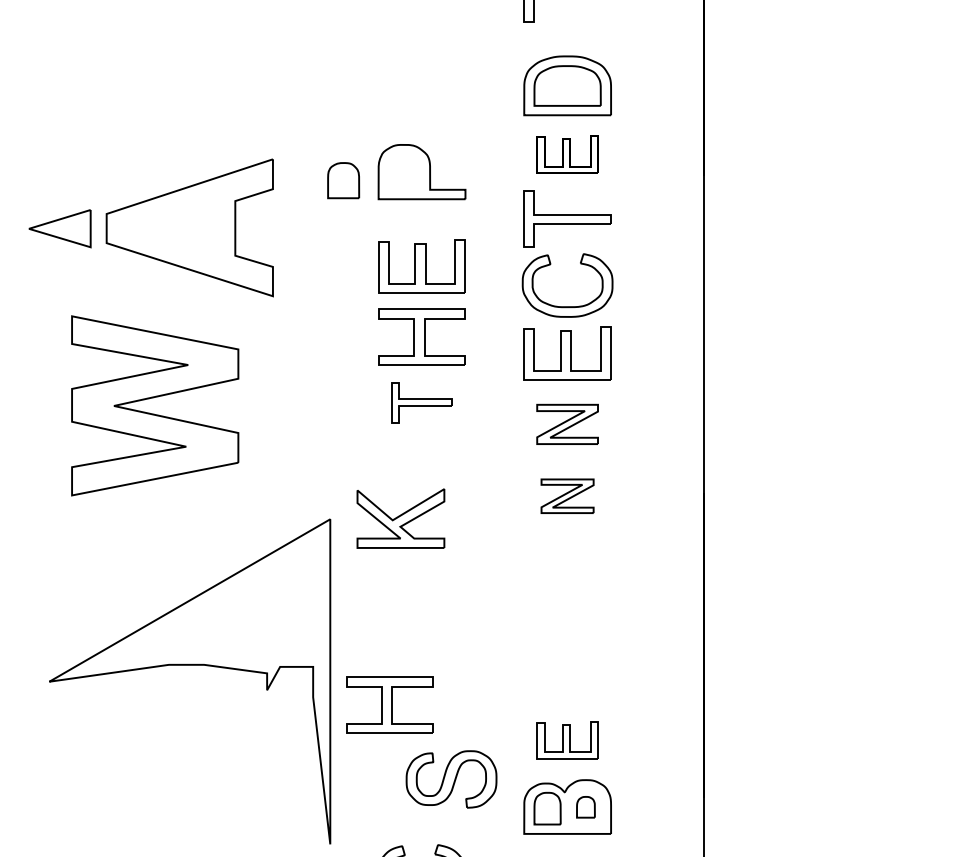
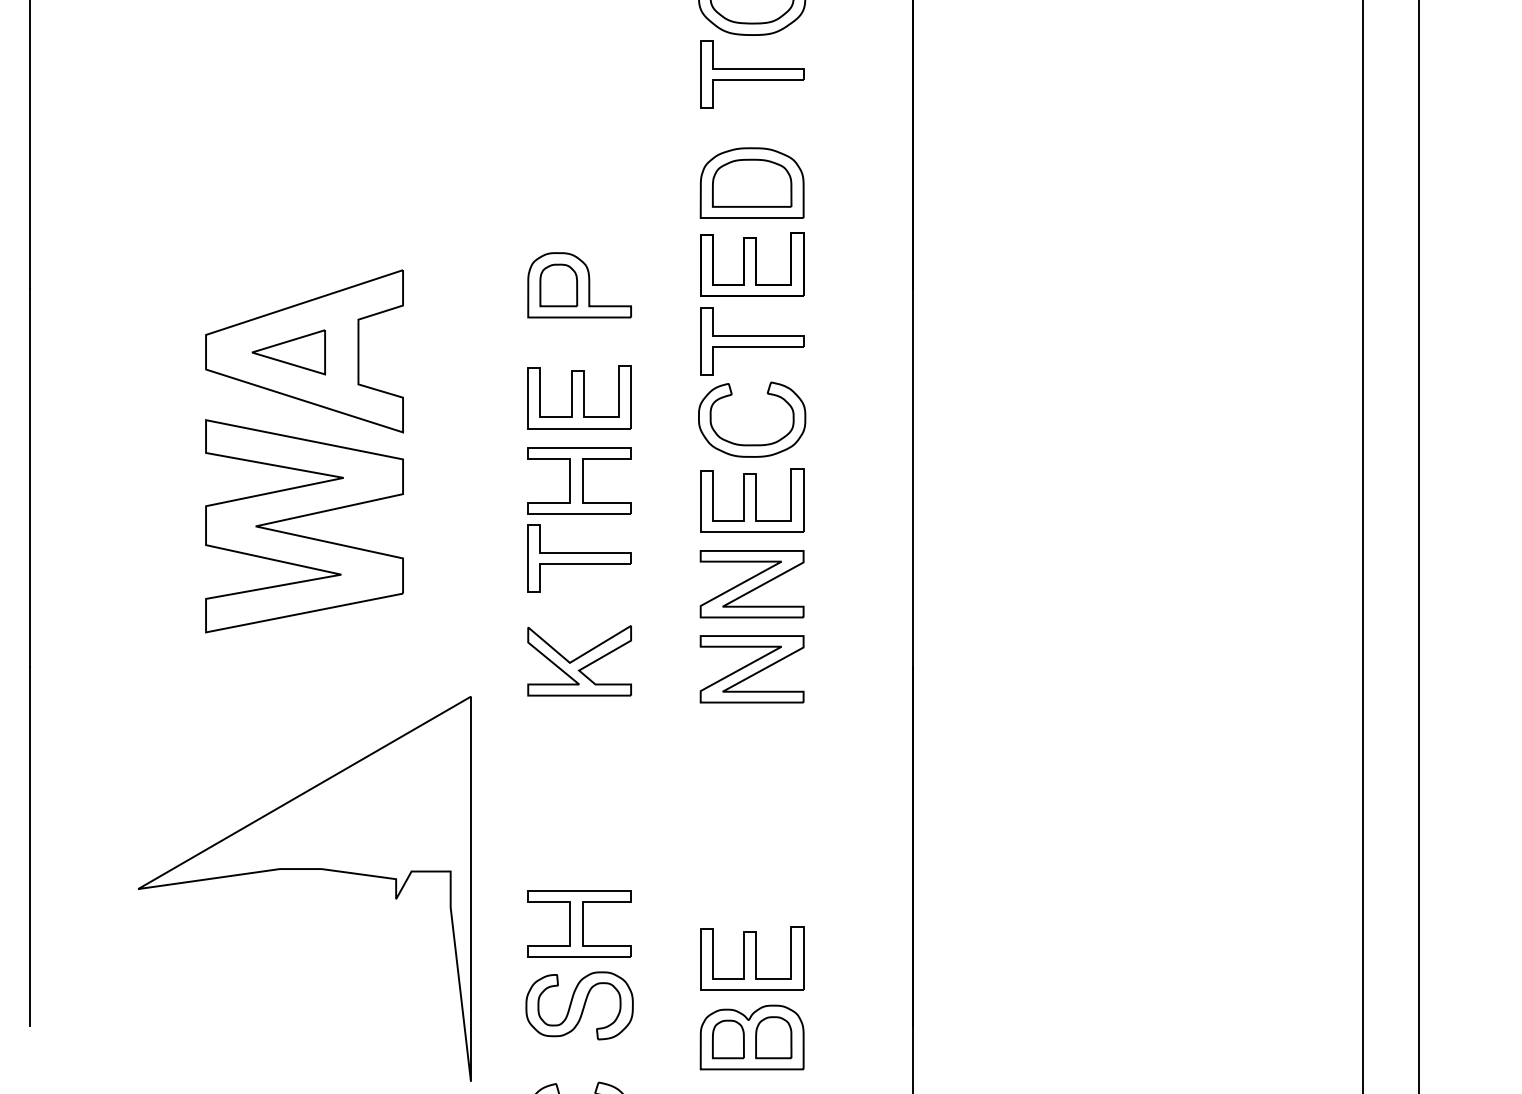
part: (567, 154) -> (752, 264), size x1.43
part: (343, 180) -> (558, 285), moved
part: (59, 228) -> (288, 352), moved
part: (421, 402) -> (579, 558), size x1.43
part: (154, 413) -> (303, 535), moved
part: (567, 424) -> (751, 584), size x1.43
part: (567, 496) -> (751, 669), size x1.67
part: (400, 518) -> (579, 660), moved
part: (389, 704) -> (579, 923), moved
part: (567, 740) -> (752, 958), size x1.43
part: (451, 779) -> (579, 1005), moved
part: (585, 807) -> (773, 1037), size x1.67

